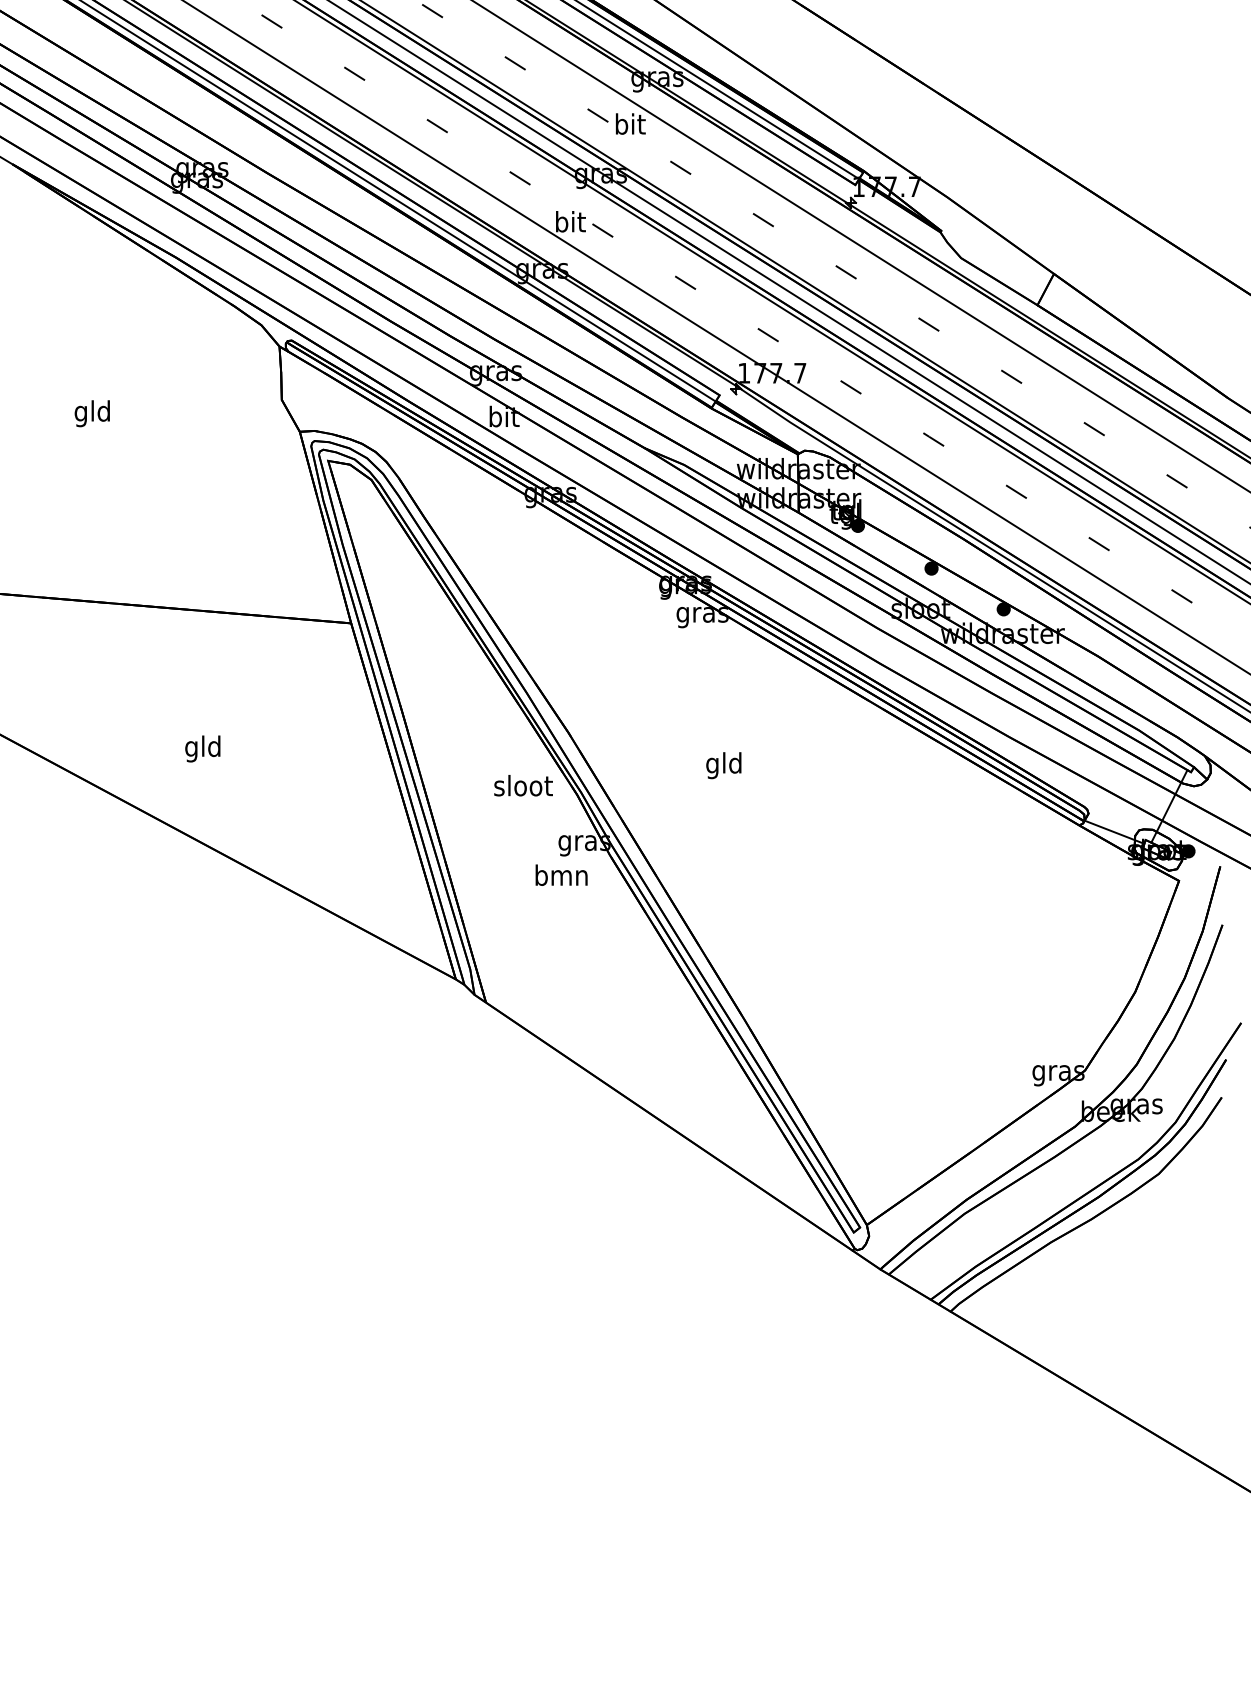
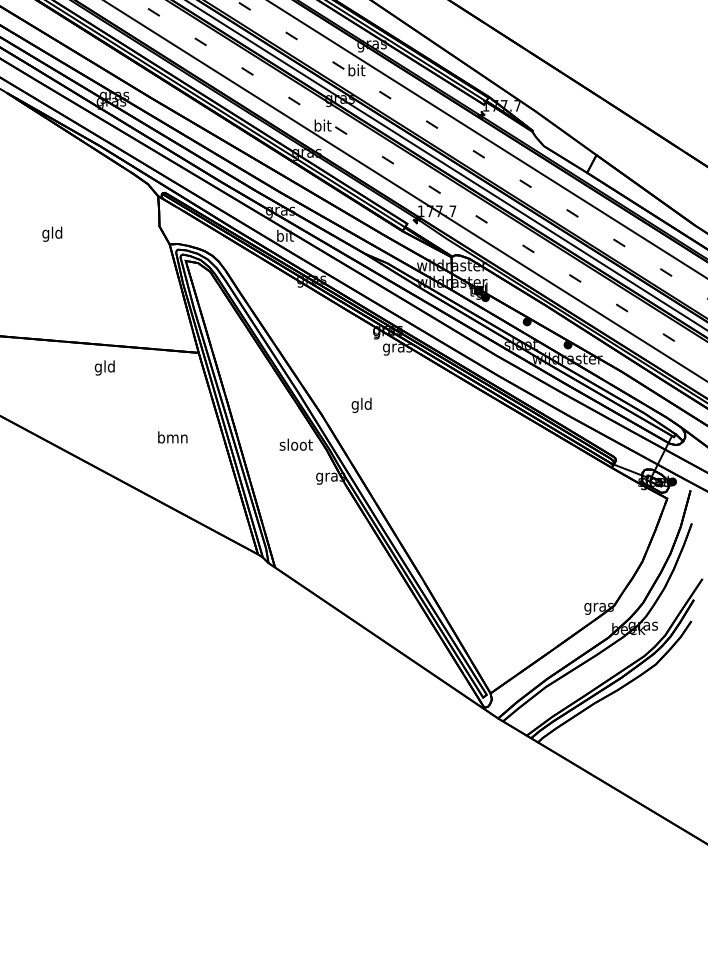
text: (202, 748) -> (104, 367), moved
text: (723, 764) -> (361, 404), moved
text: (561, 875) -> (172, 437), moved

